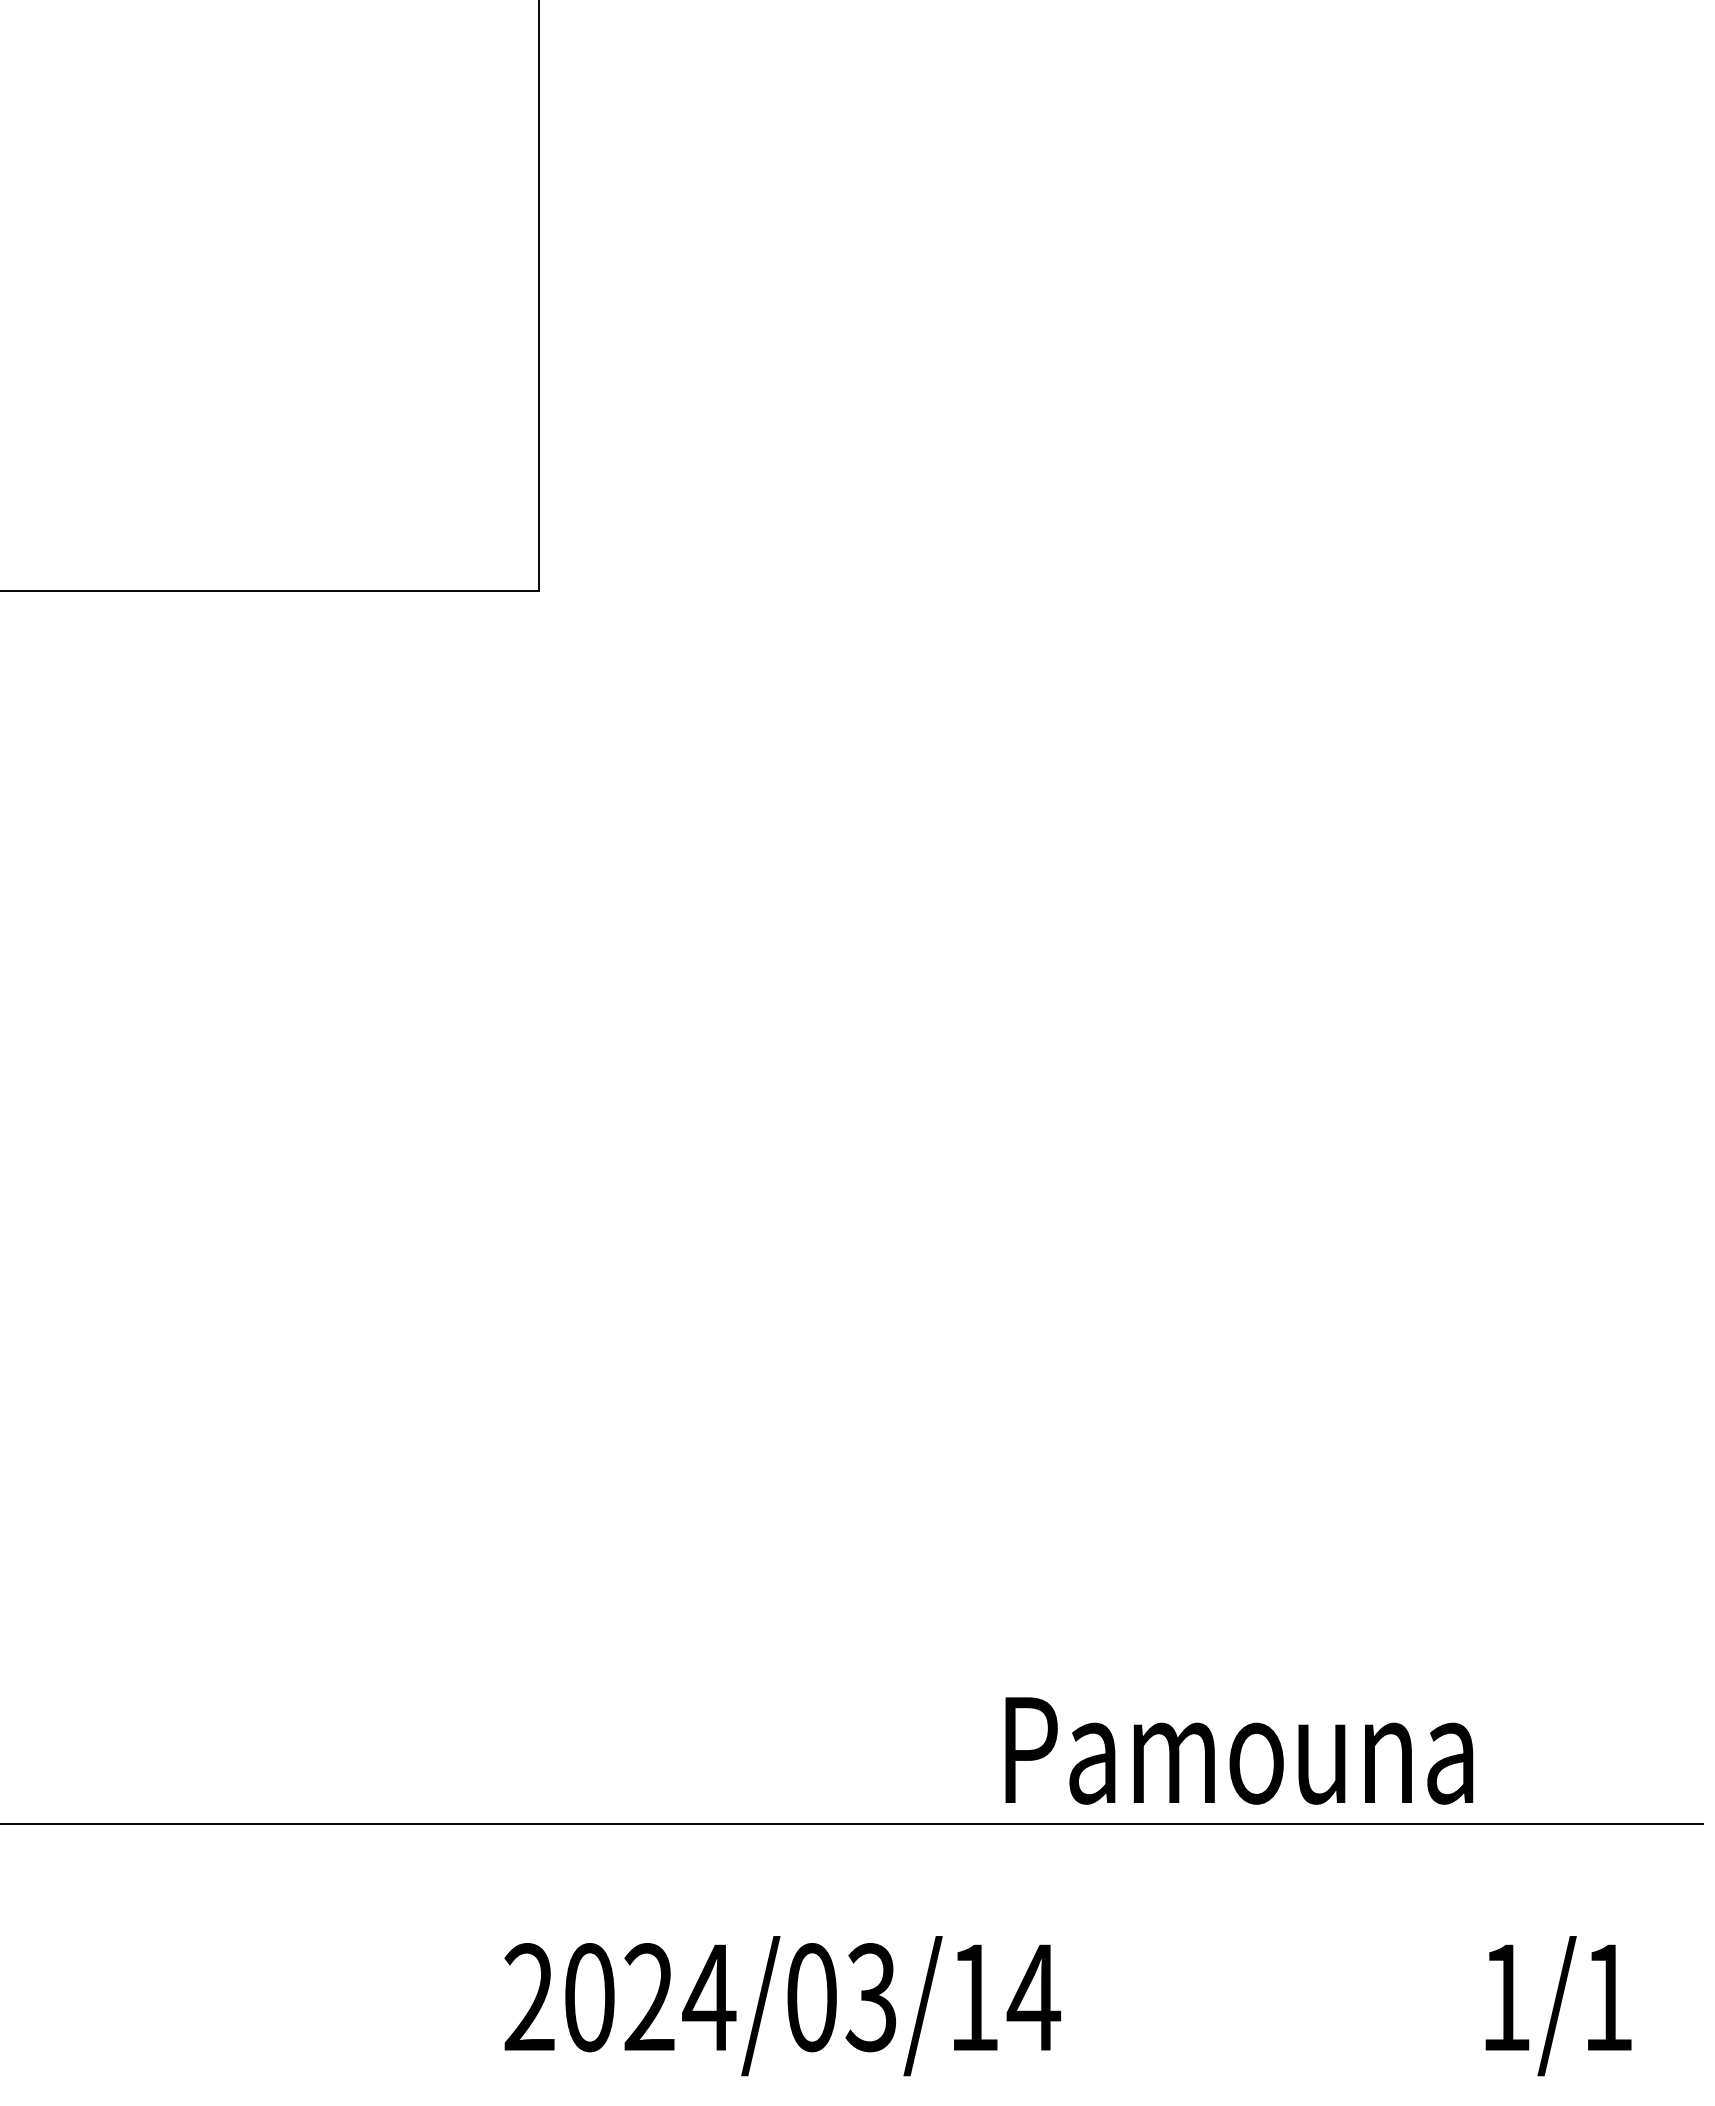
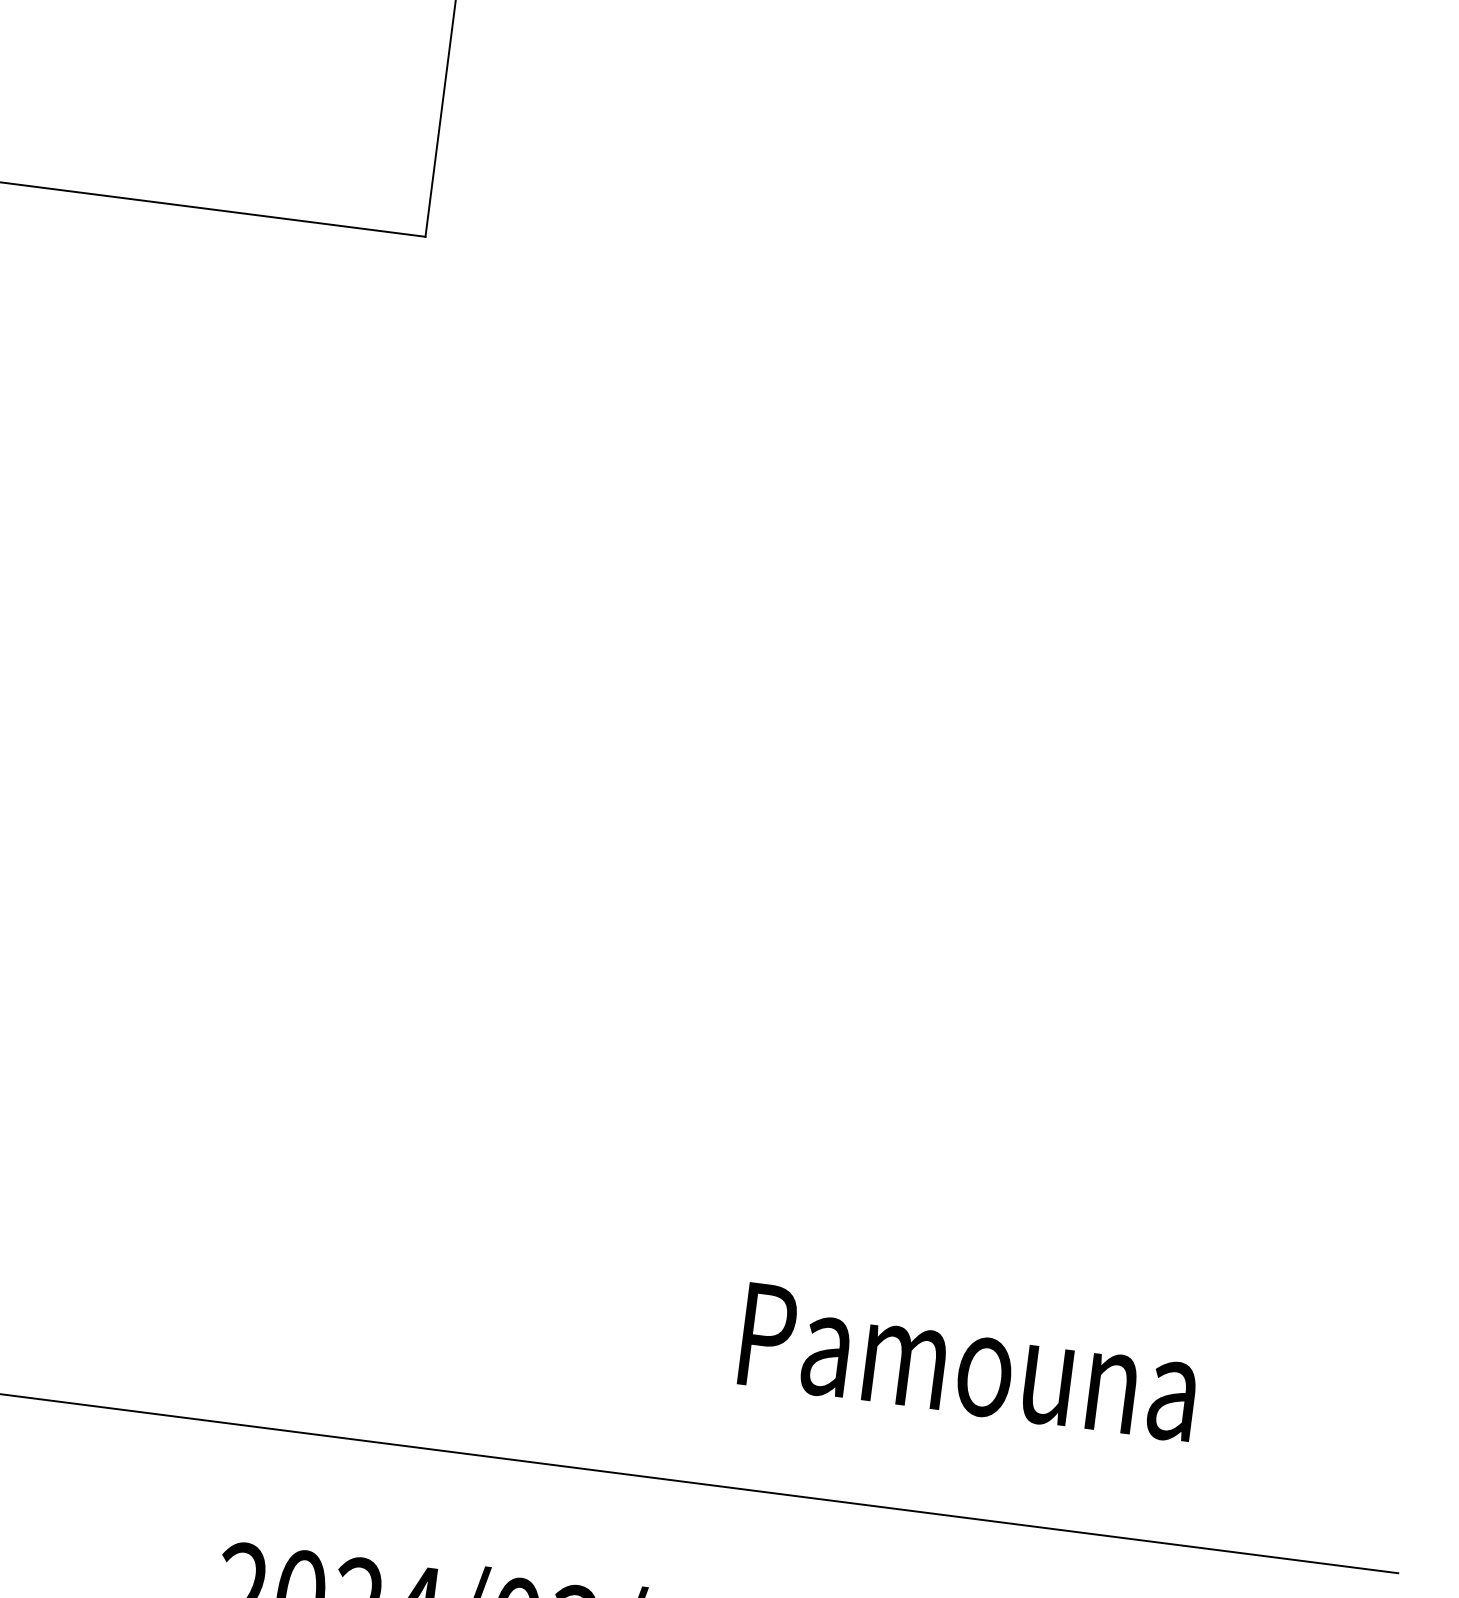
text: (1239, 1750) -> (969, 1362), moved

